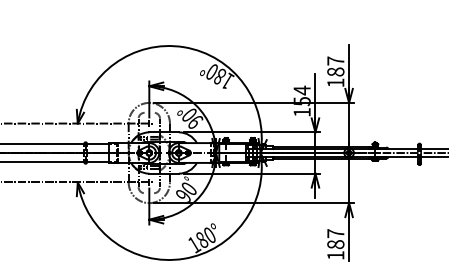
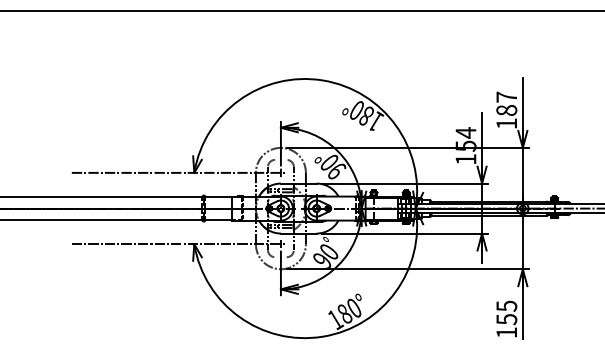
text: (335, 238) -> (506, 312), 187 -> 155

